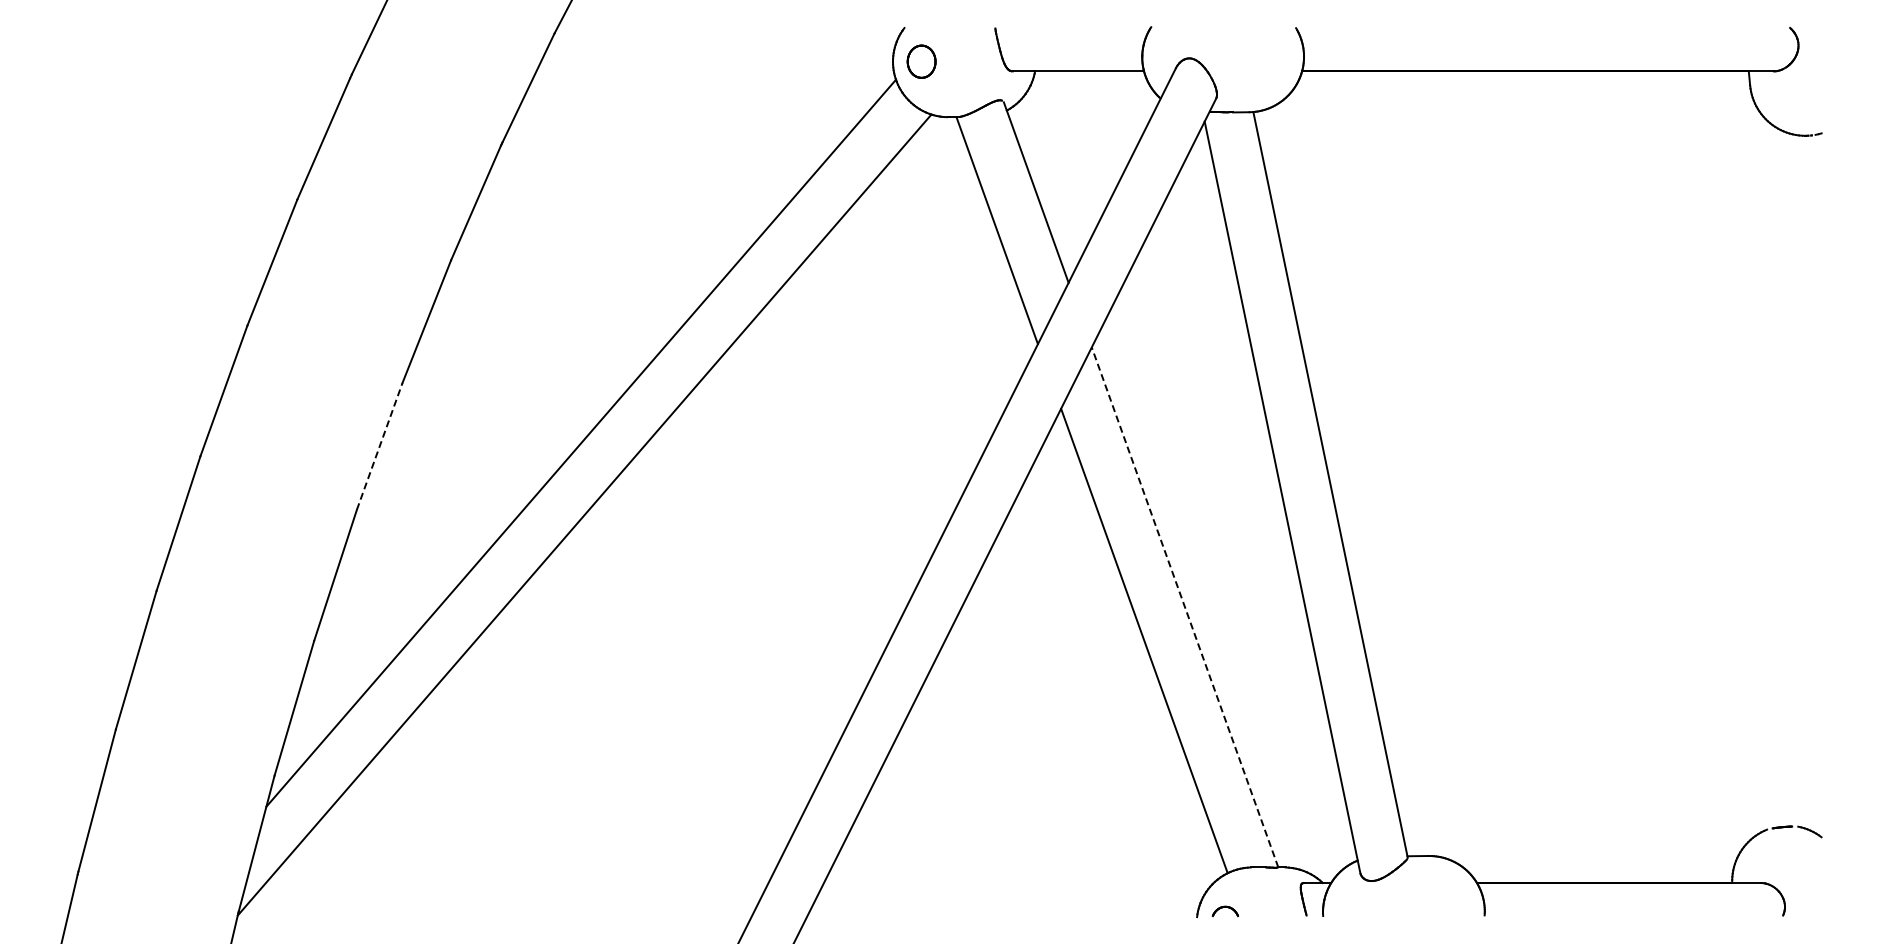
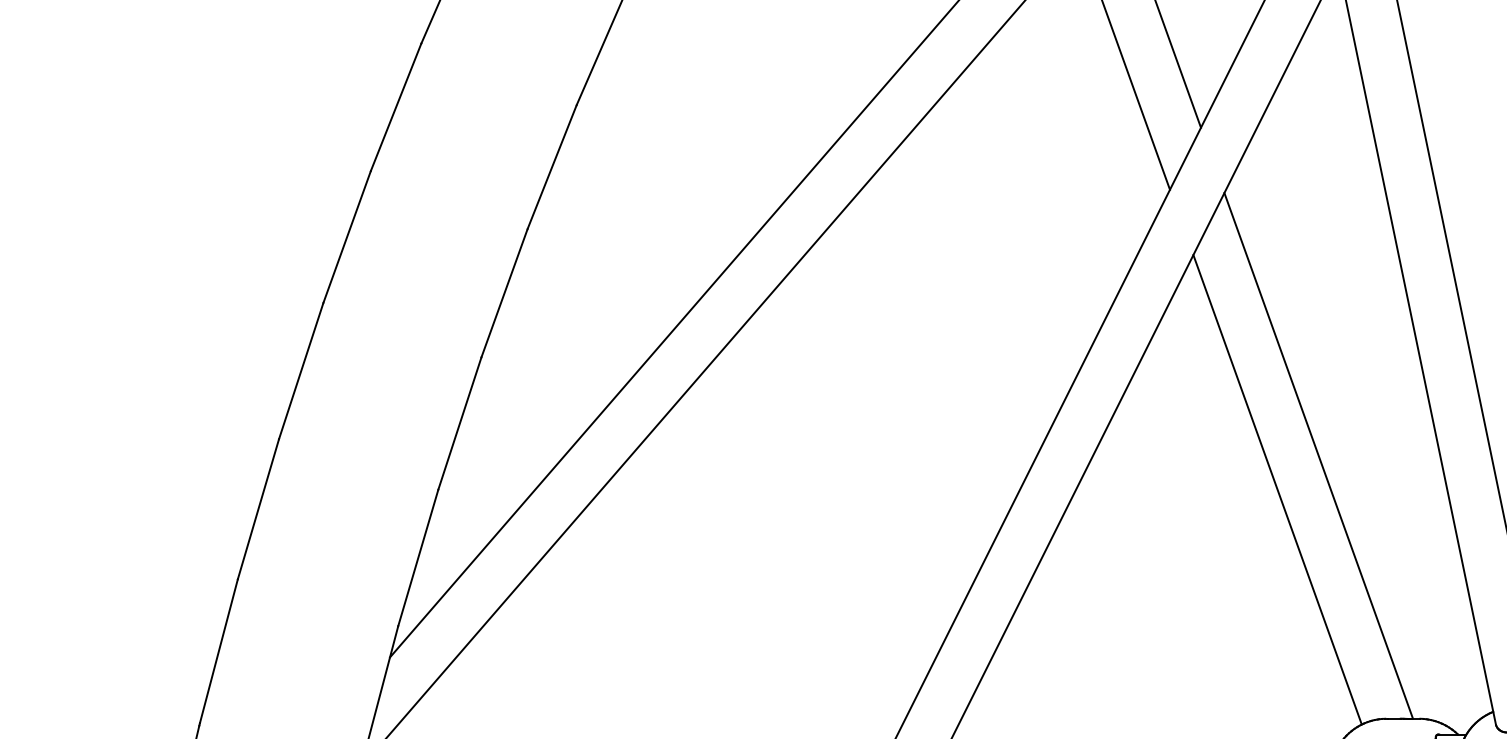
line: (379, 446) -> (504, 293), dashed -> solid
line: (1184, 606) -> (1318, 454), dashed -> solid

